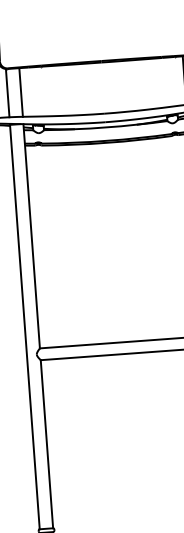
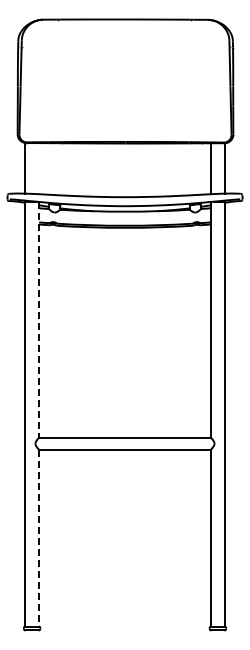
line: (21, 92) -> (39, 168), removed
line: (32, 236) -> (39, 319), solid -> dashed
line: (47, 444) -> (39, 538), solid -> dashed

